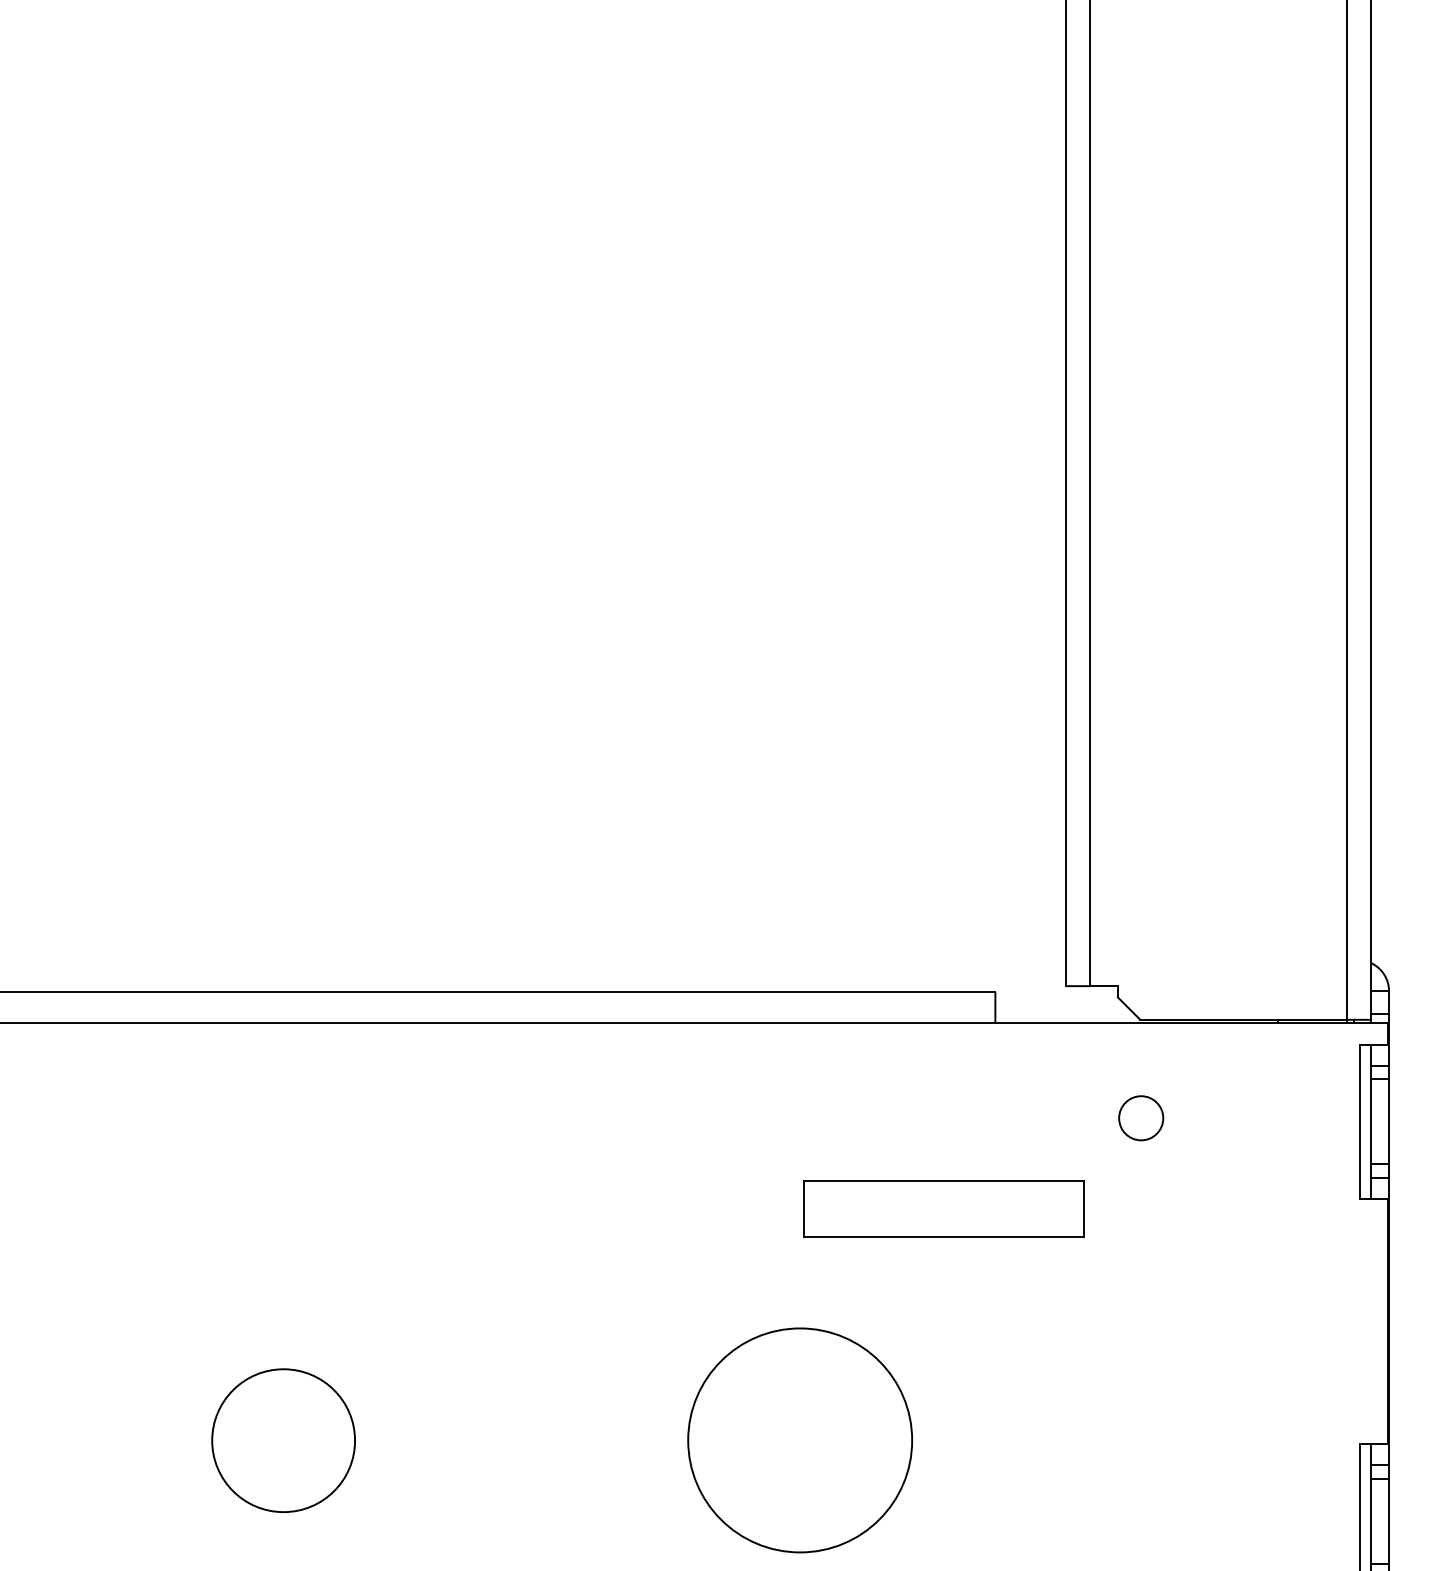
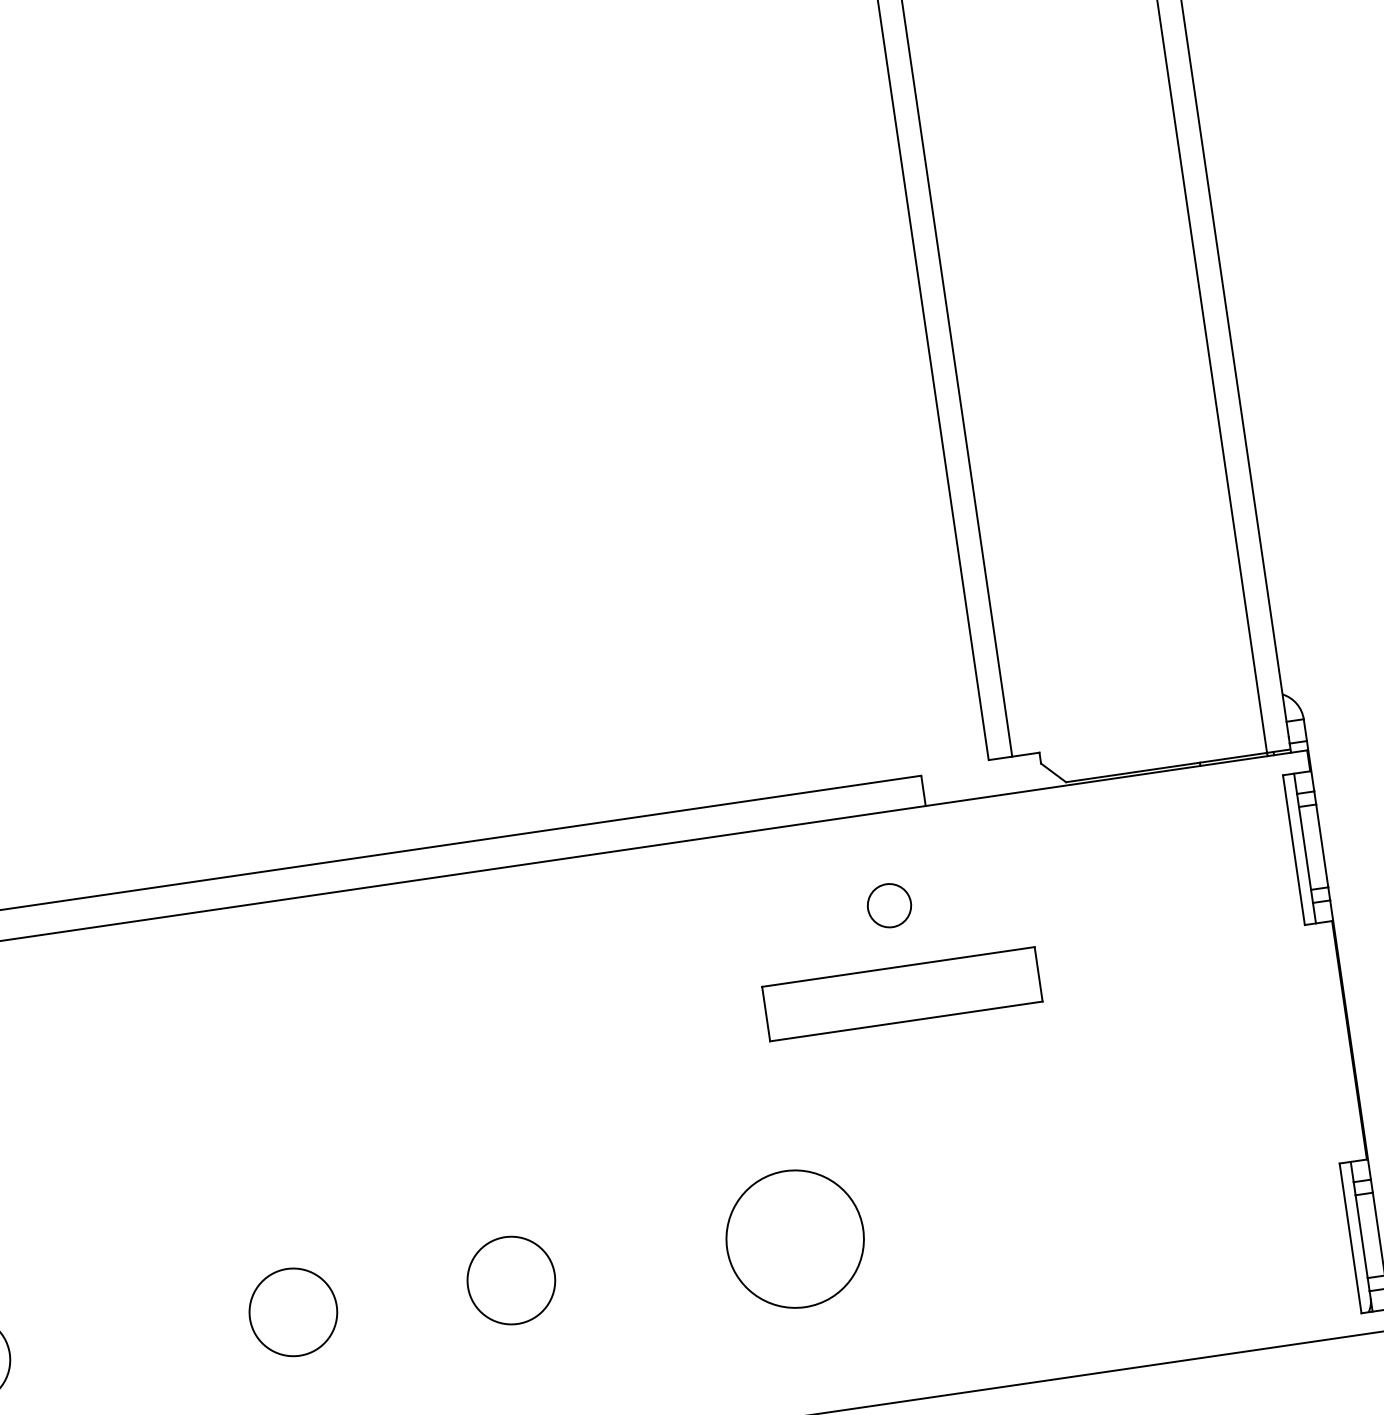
circle: (1141, 1118) -> (889, 905), moved
circle: (283, 1439) -> (293, 1311), size x0.62
circle: (507, 1439) -> (510, 1279), added
circle: (800, 1440) -> (795, 1239), size x0.62

